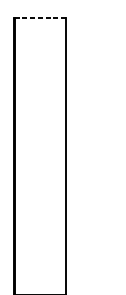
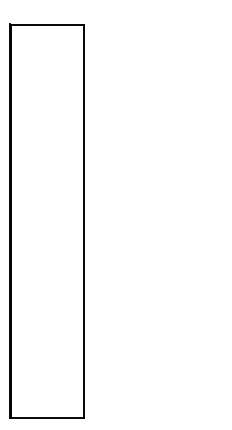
line: (40, 18) -> (47, 25), dashed -> solid

